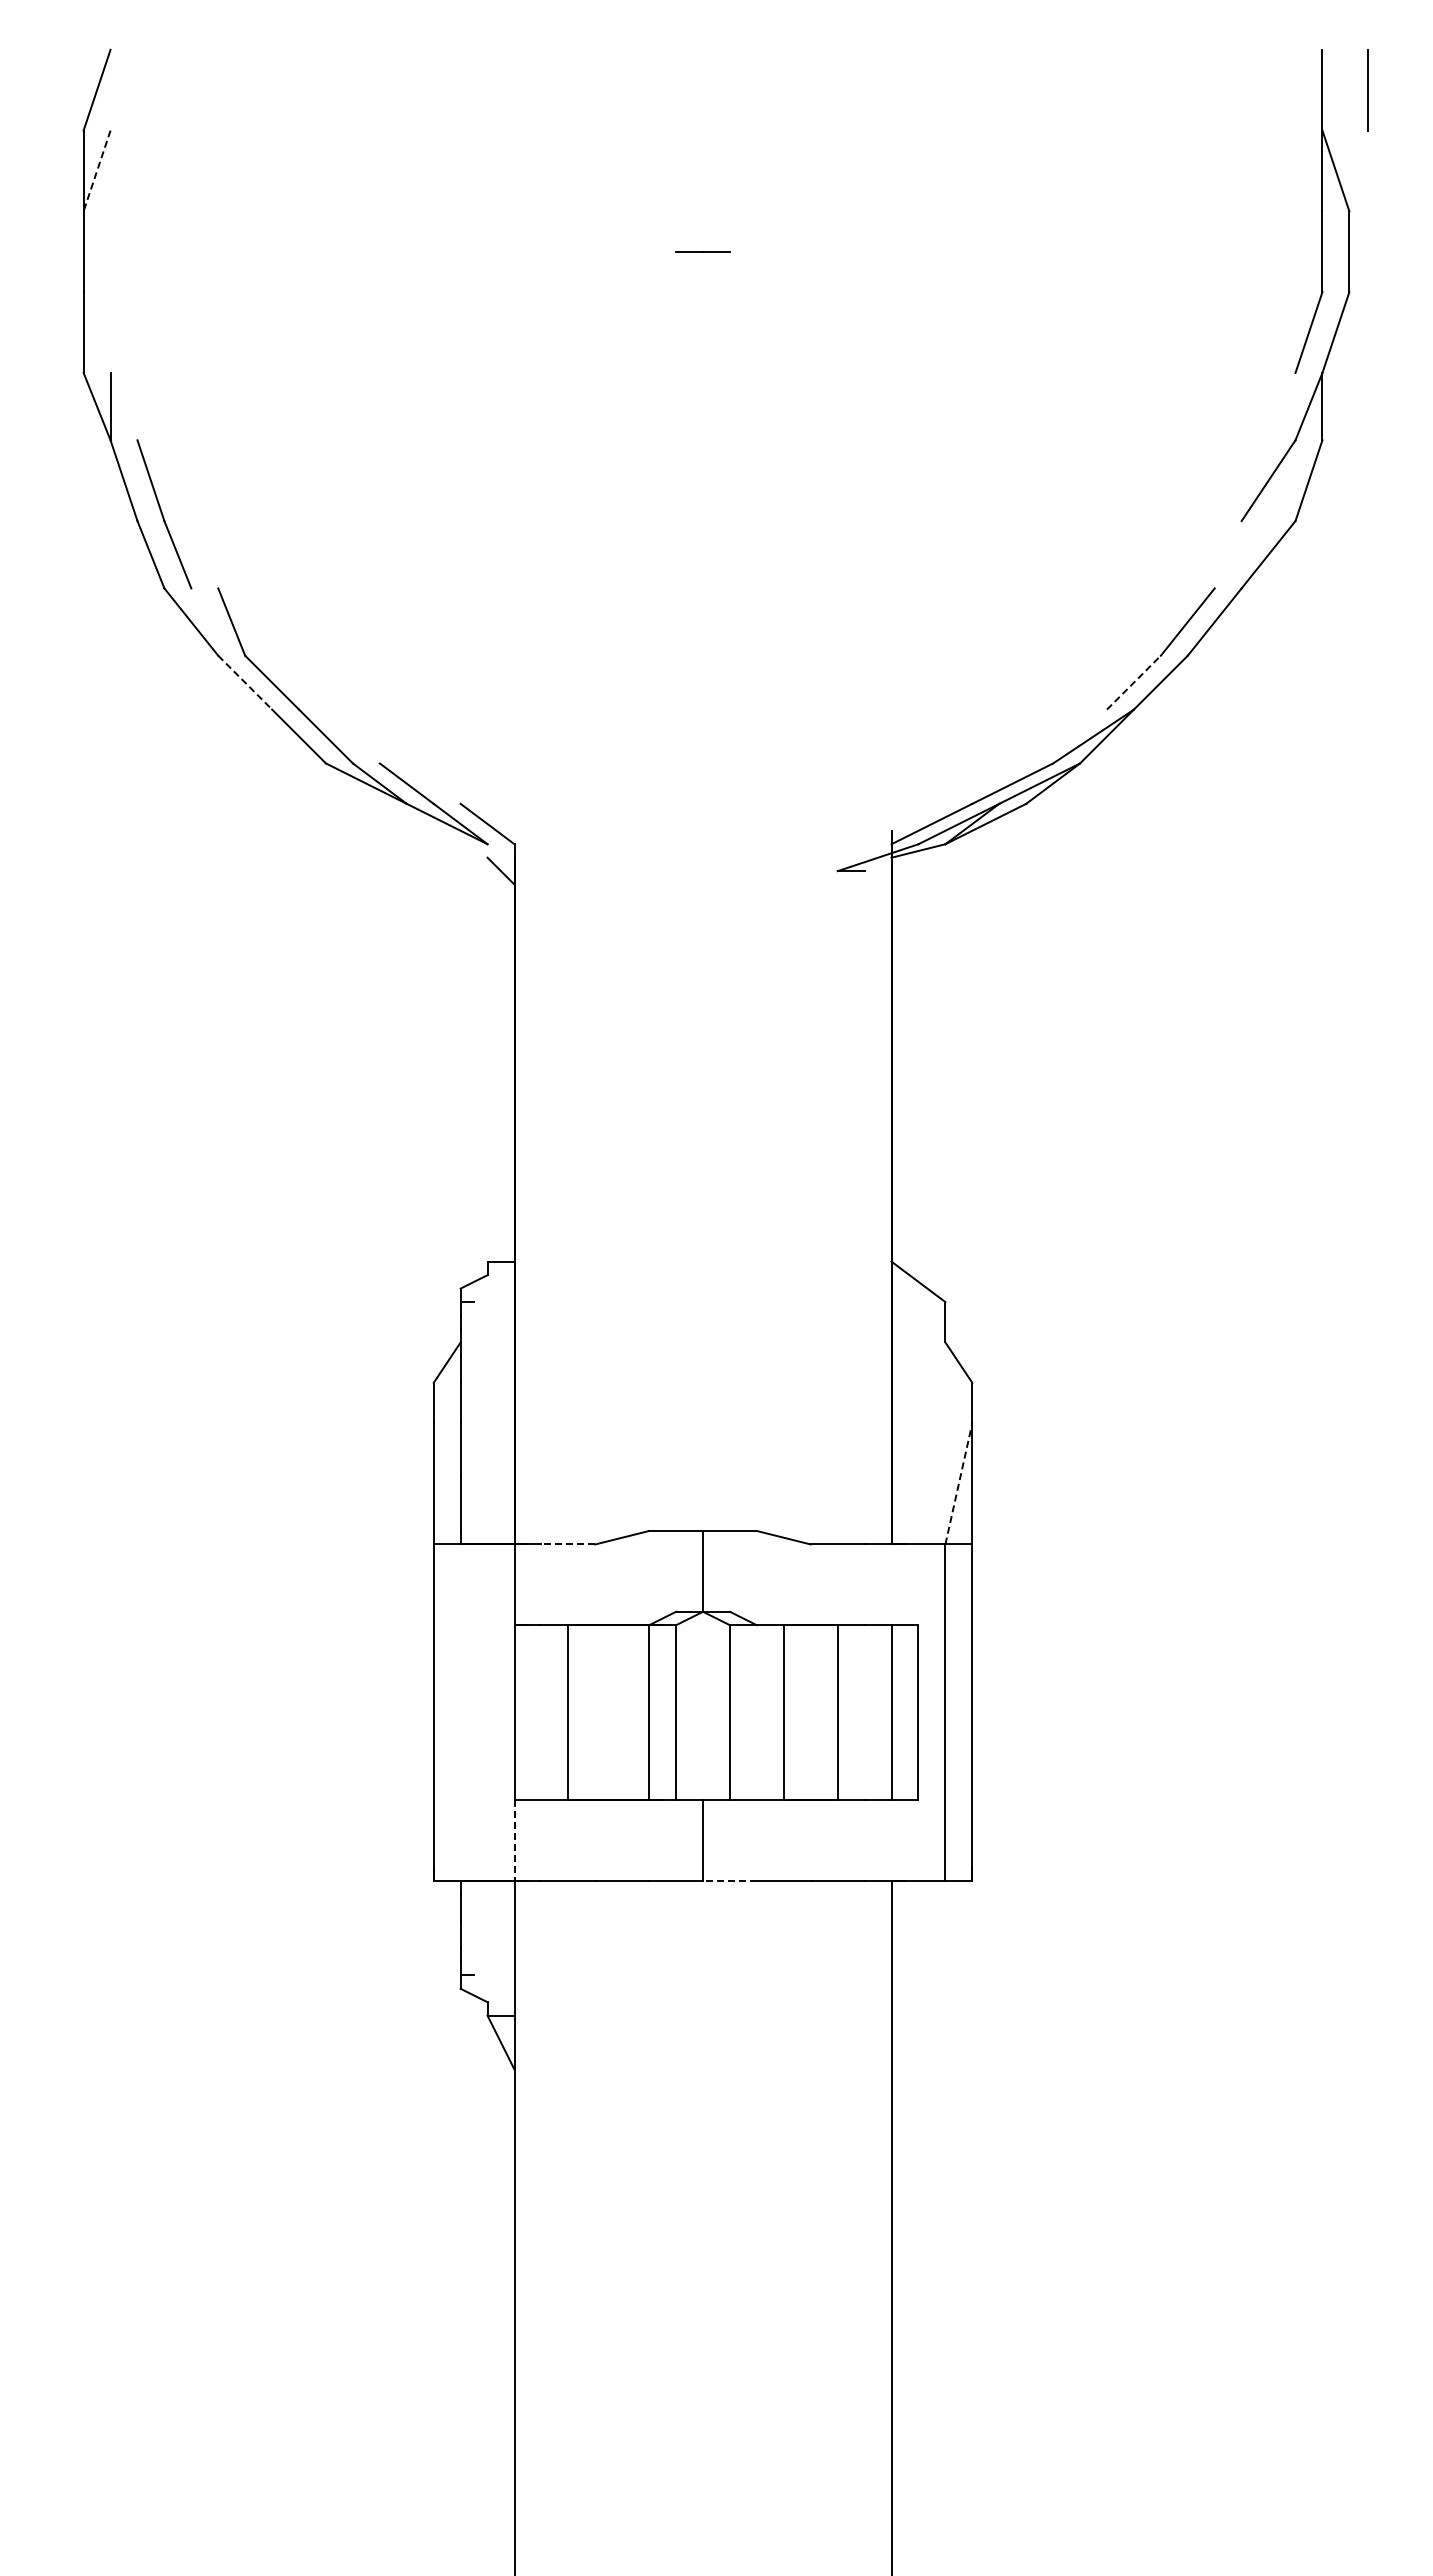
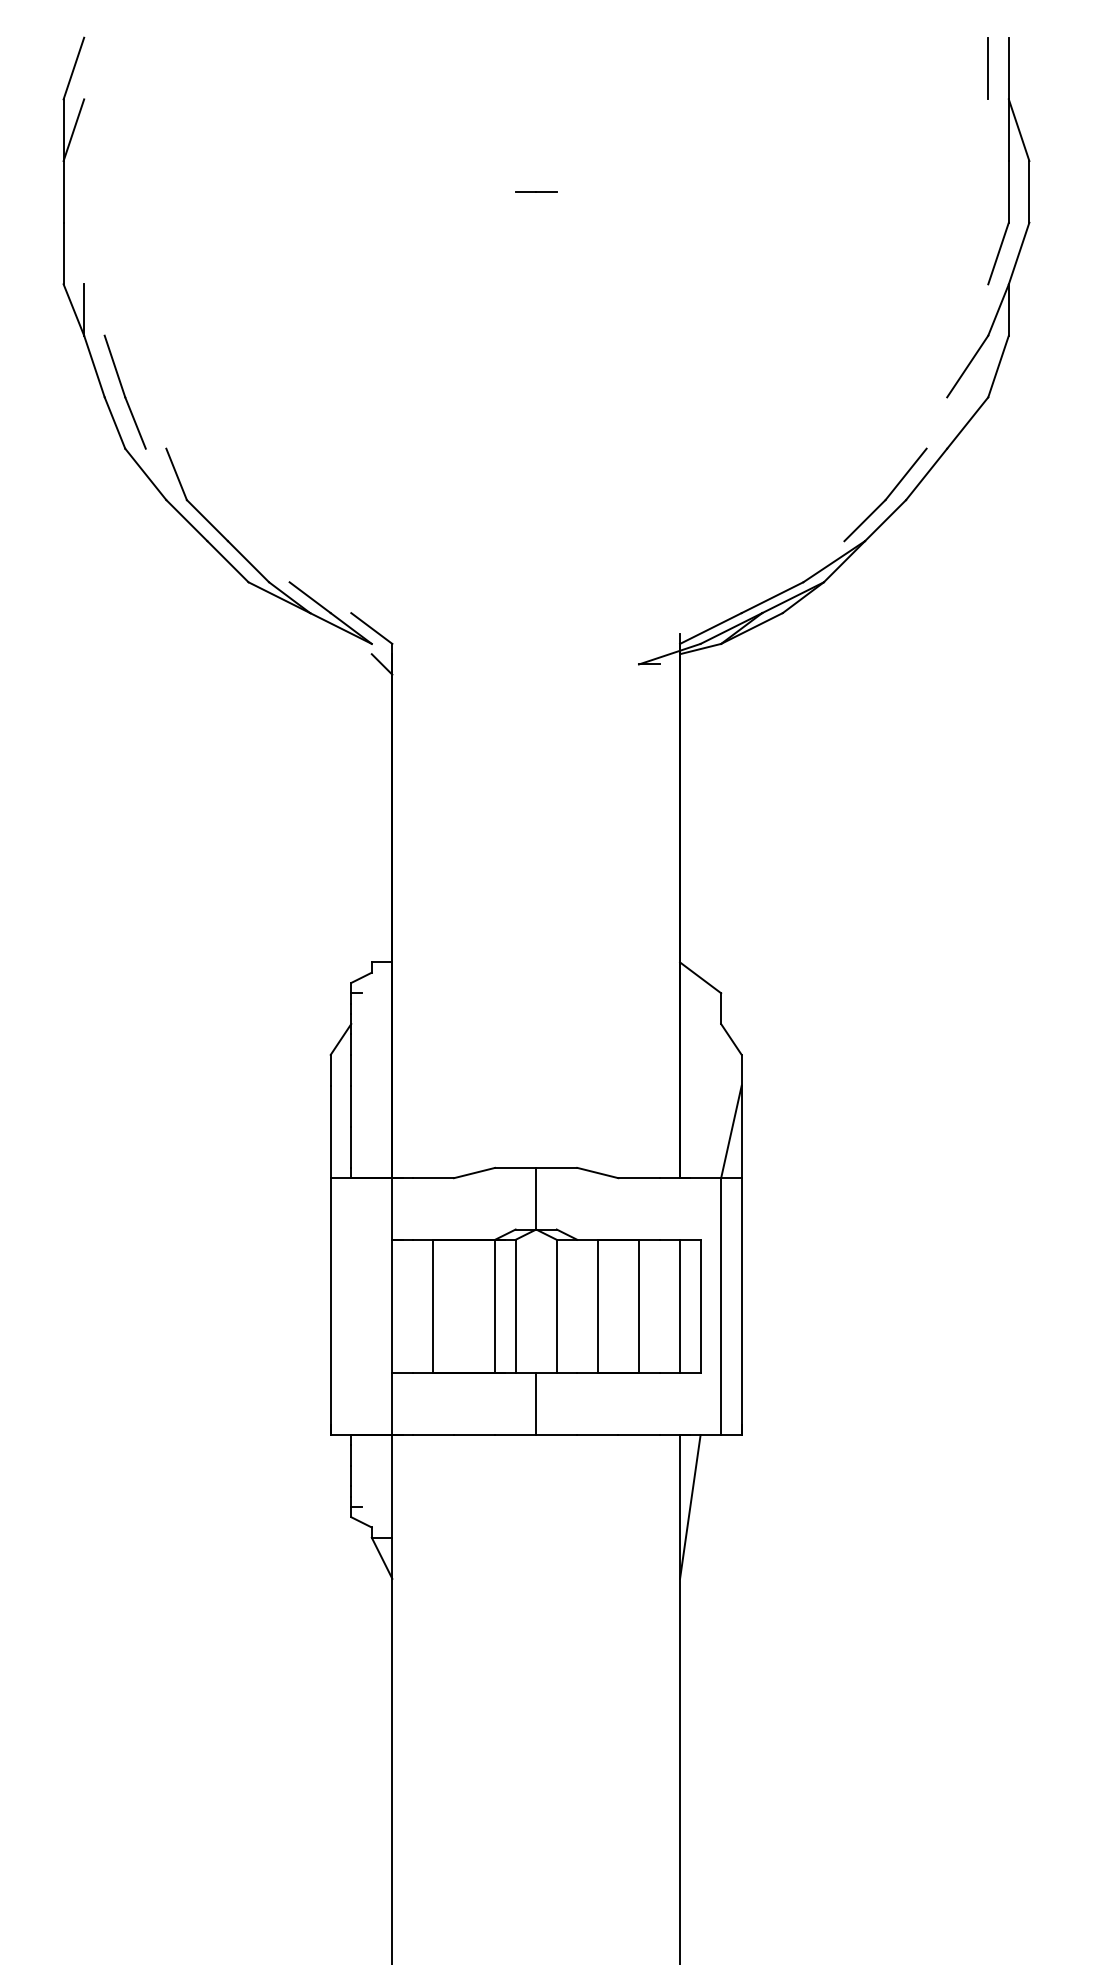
line: (1367, 90) -> (988, 68), moved
line: (97, 170) -> (74, 129), dashed -> solid
line: (1134, 682) -> (865, 520), dashed -> solid
line: (245, 683) -> (187, 521), dashed -> solid
line: (958, 1483) -> (731, 1131), dashed -> solid
line: (568, 1544) -> (433, 1178), dashed -> solid
line: (514, 1841) -> (392, 1404), dashed -> solid
line: (729, 1881) -> (556, 1435), dashed -> solid
line: (904, 1975) -> (689, 1507), added

